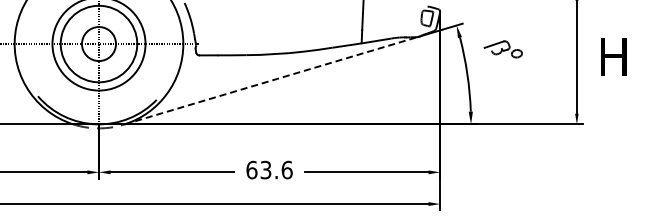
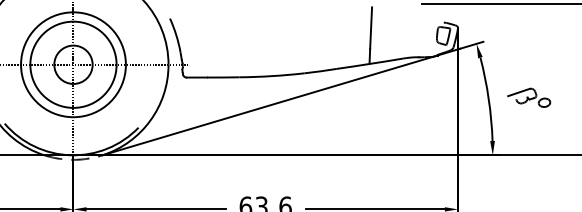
part: (502, 49) -> (528, 97), moved
line: (271, 80) -> (267, 105), dashed -> solid

